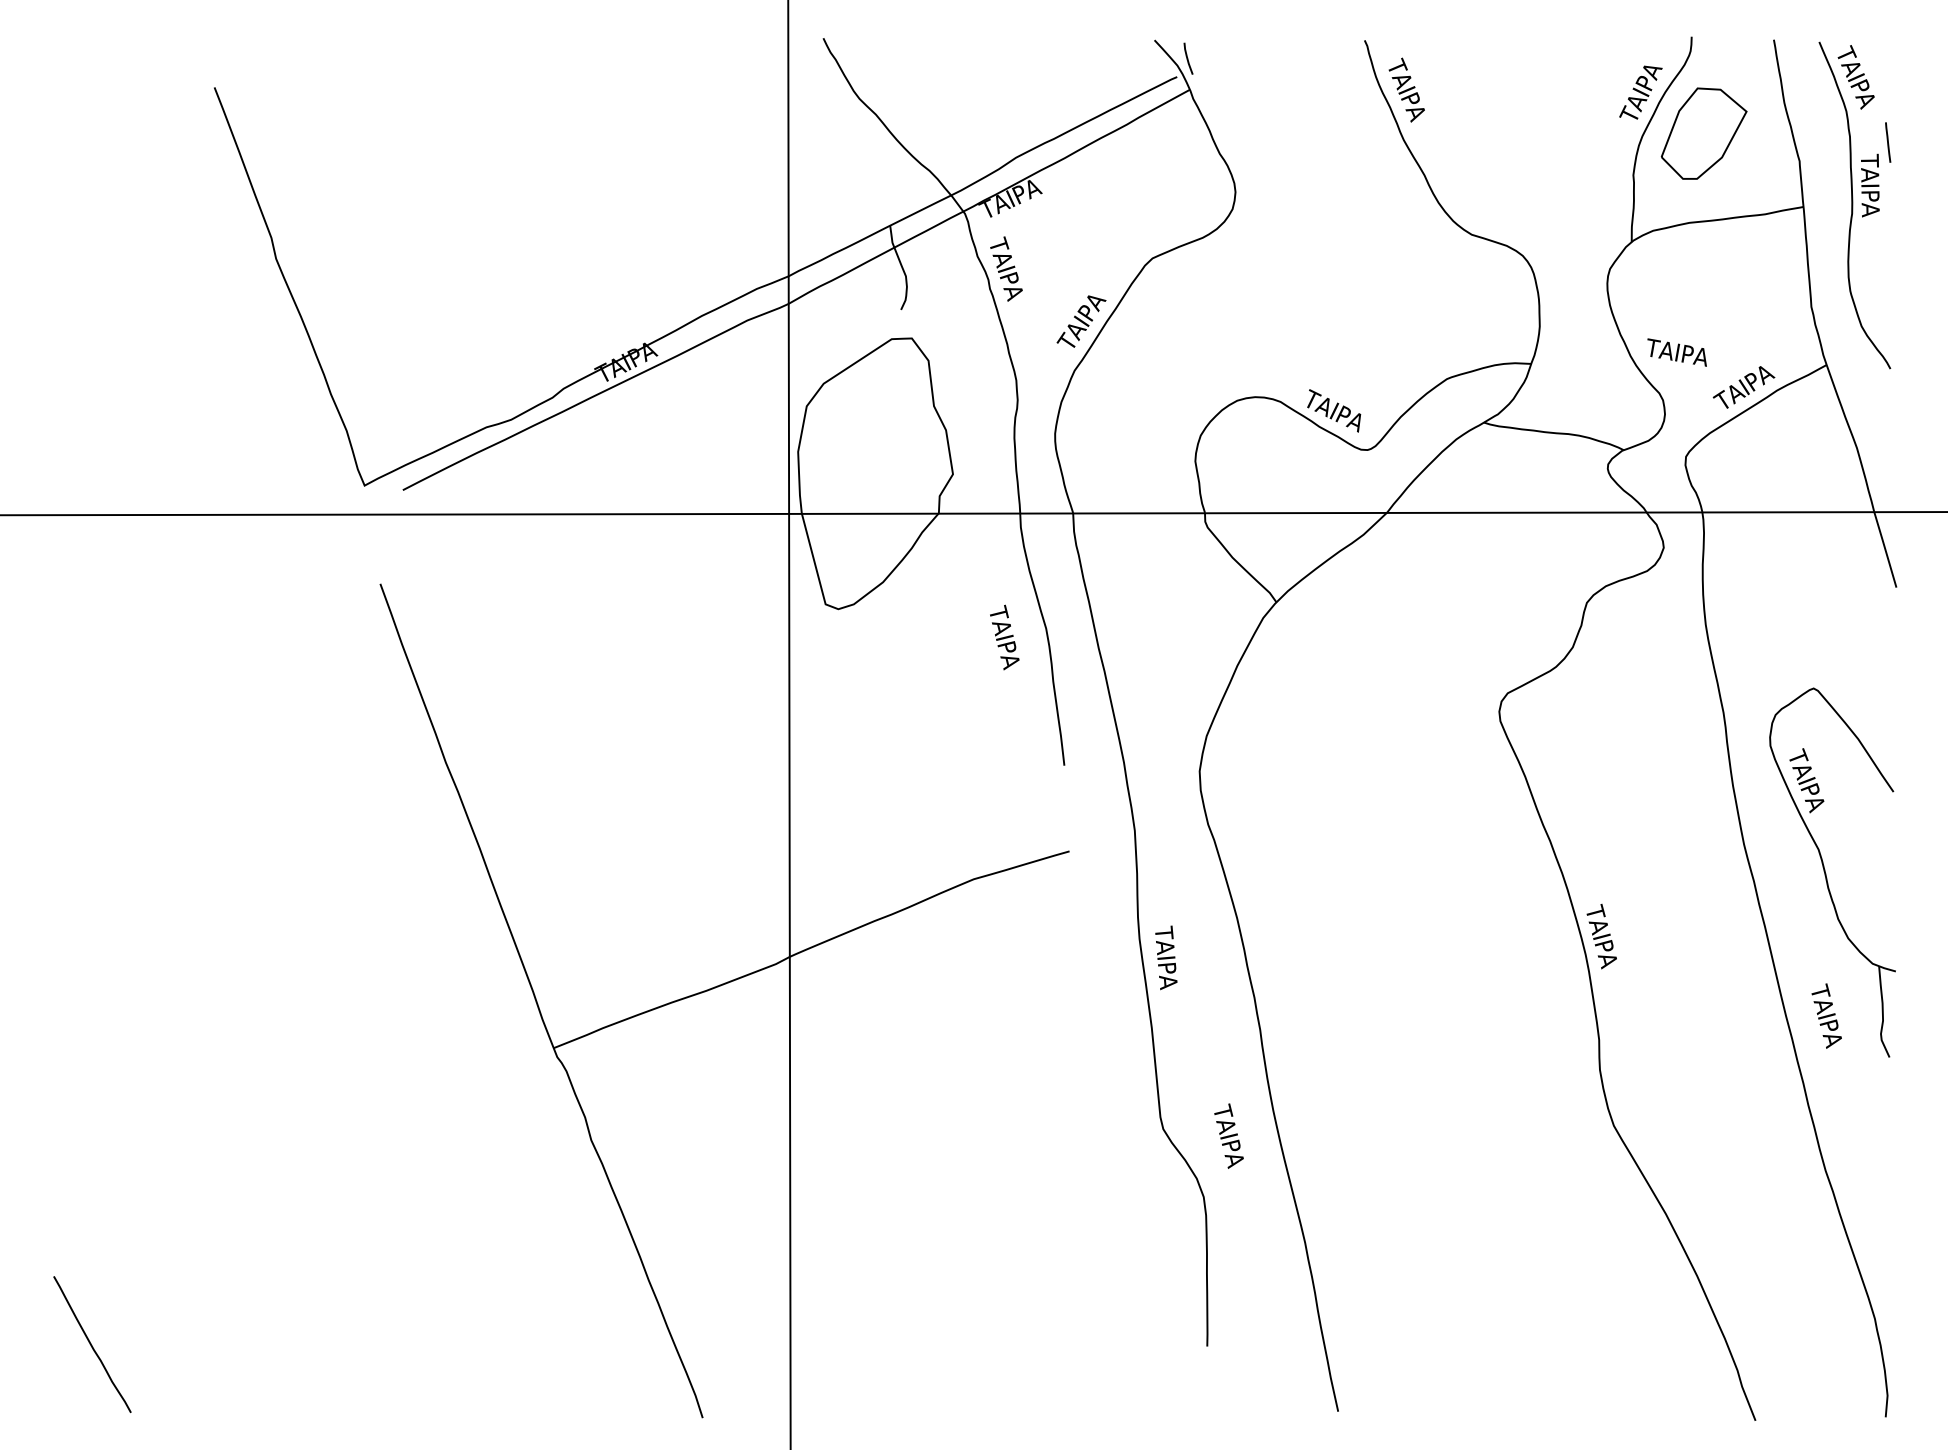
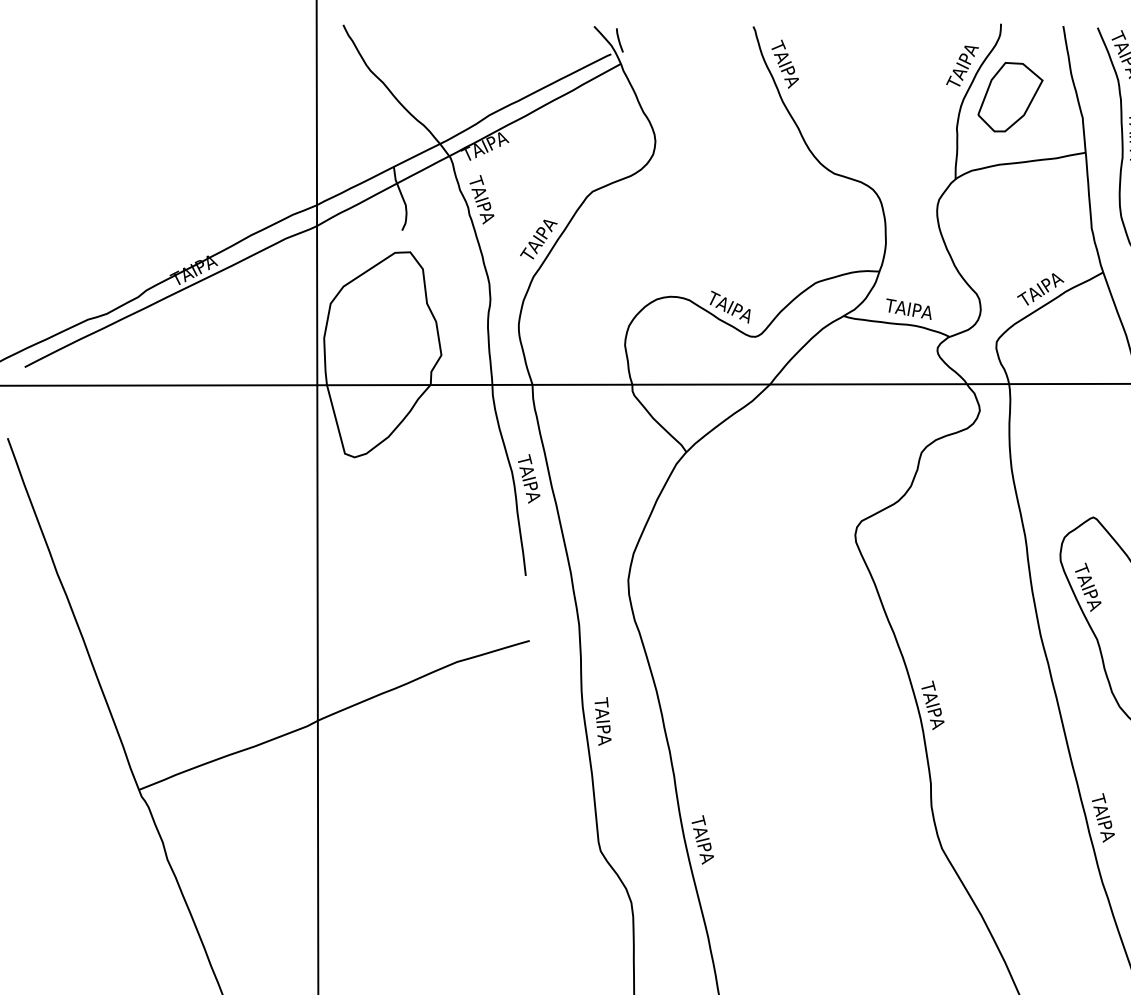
text: (1676, 352) -> (908, 309), moved
text: (1004, 637) -> (528, 478), moved
text: (1826, 1015) -> (1103, 817), moved
text: (1228, 1135) -> (702, 839), moved

